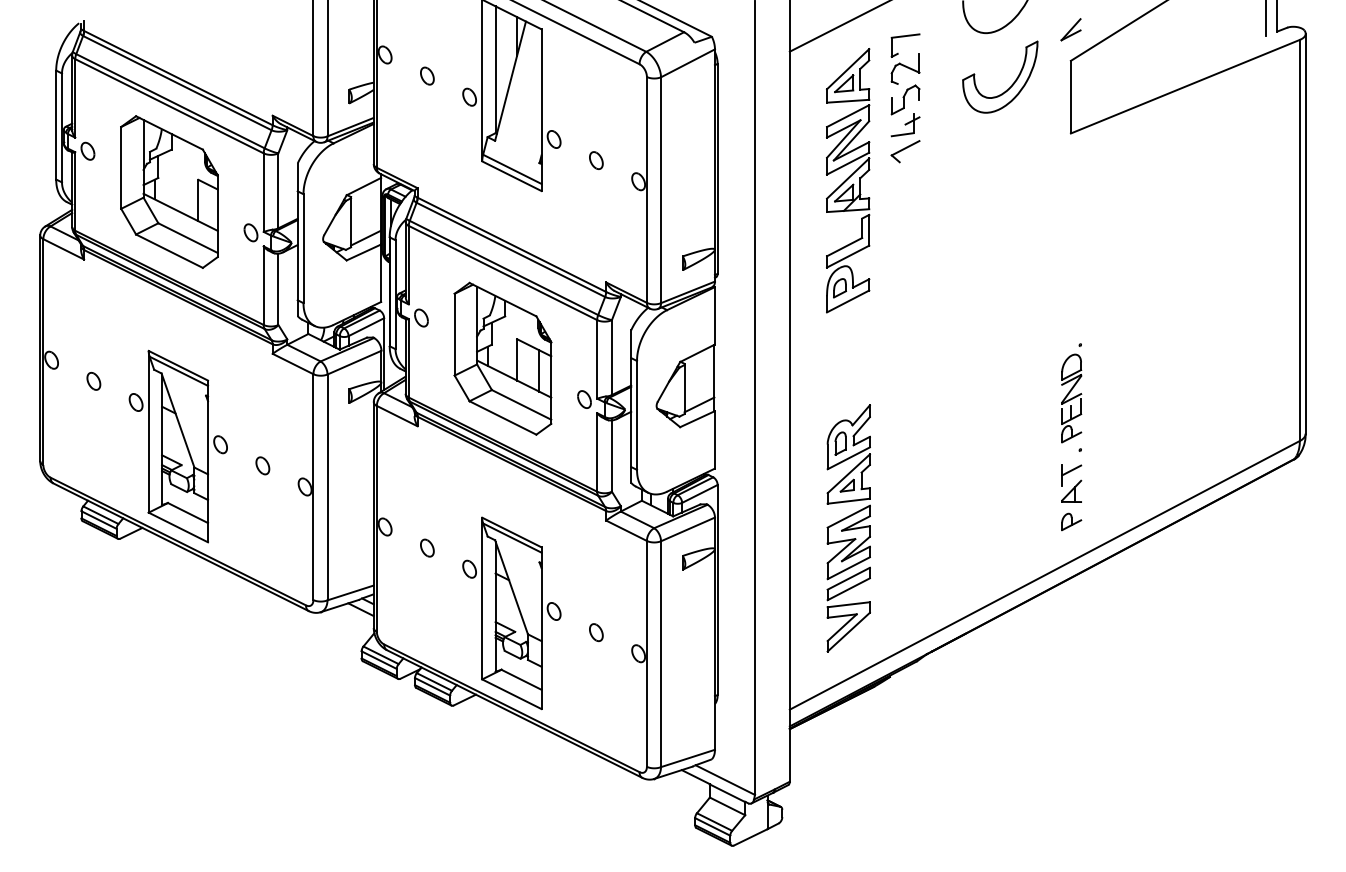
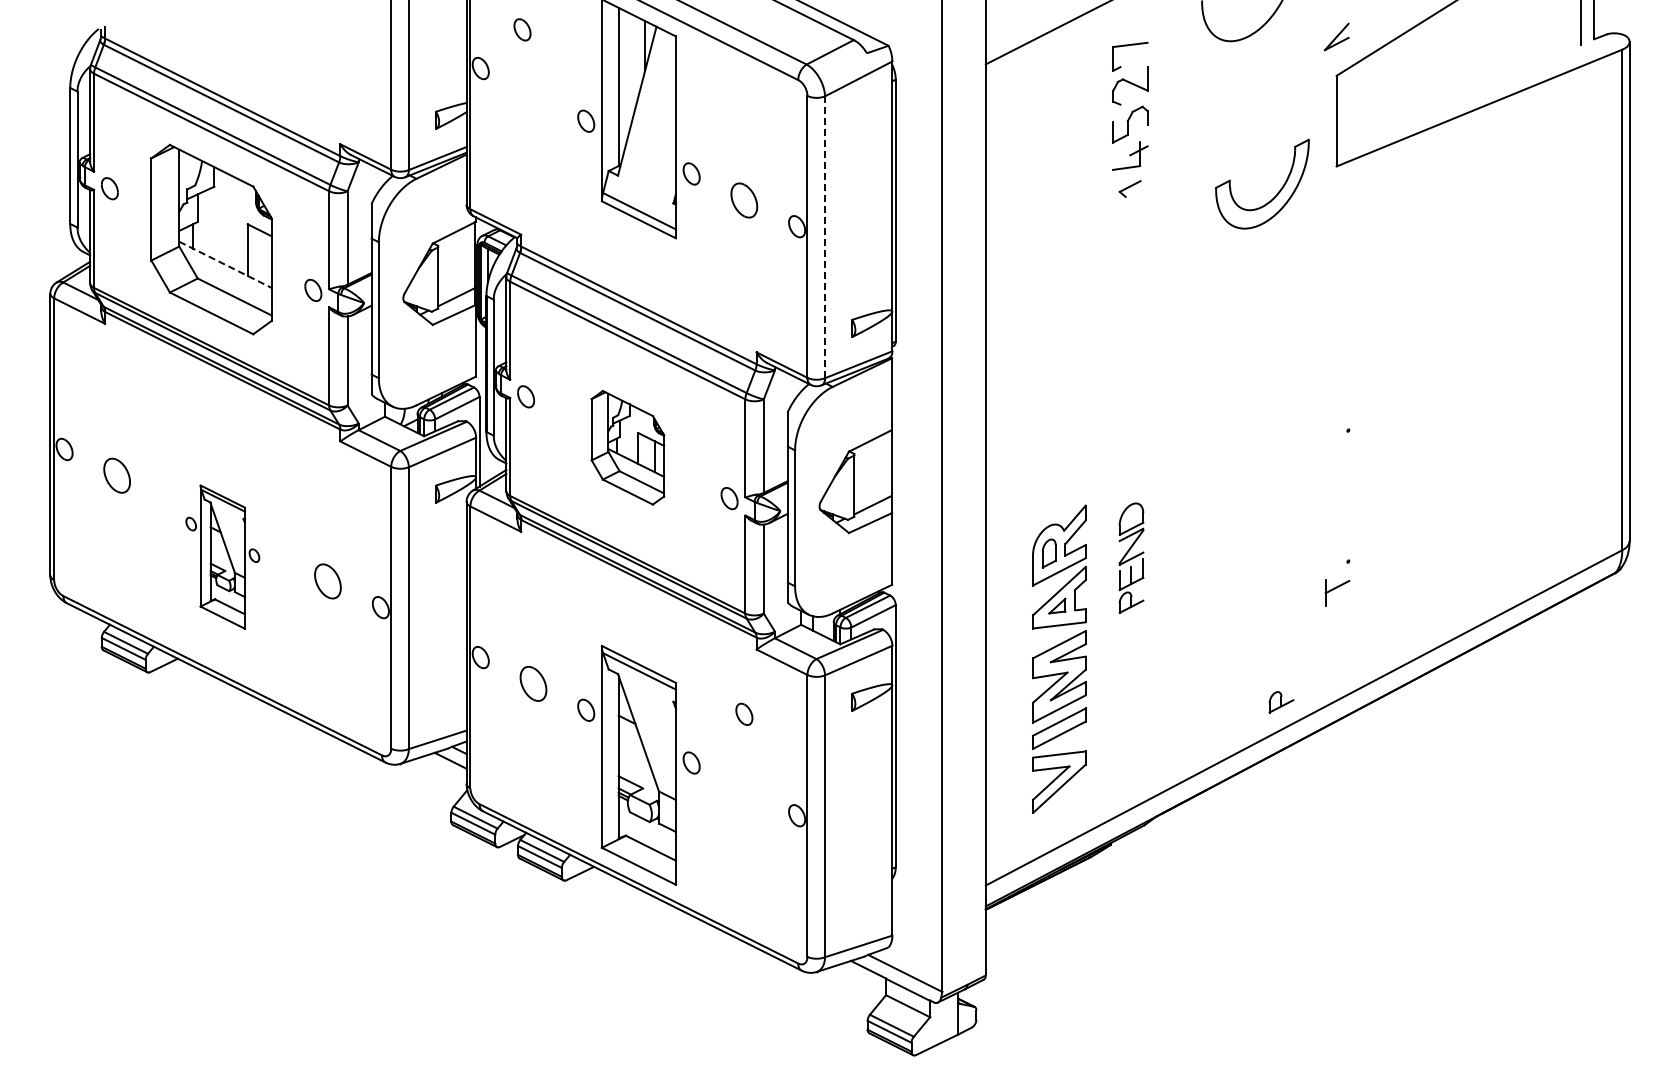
part: (427, 75) -> (522, 29), moved
part: (1012, 83) -> (1277, 192), moved
part: (904, 151) -> (1129, 188), size x0.6
part: (596, 159) -> (744, 199), size x1.6
part: (848, 180) -> (1058, 225), removed
line: (661, 190) -> (825, 237), solid -> dashed
line: (180, 212) -> (225, 264), solid -> dashed
part: (502, 358) -> (627, 447), size x0.6
part: (94, 381) -> (117, 475), size x1.6
part: (1071, 397) -> (1131, 557), moved
part: (178, 446) -> (222, 556), size x0.6
part: (263, 465) -> (328, 580), size x1.6
part: (1071, 490) -> (1337, 612), removed
part: (1071, 522) -> (1281, 702), moved
part: (427, 547) -> (533, 683), size x1.6
part: (596, 631) -> (744, 713), moved

